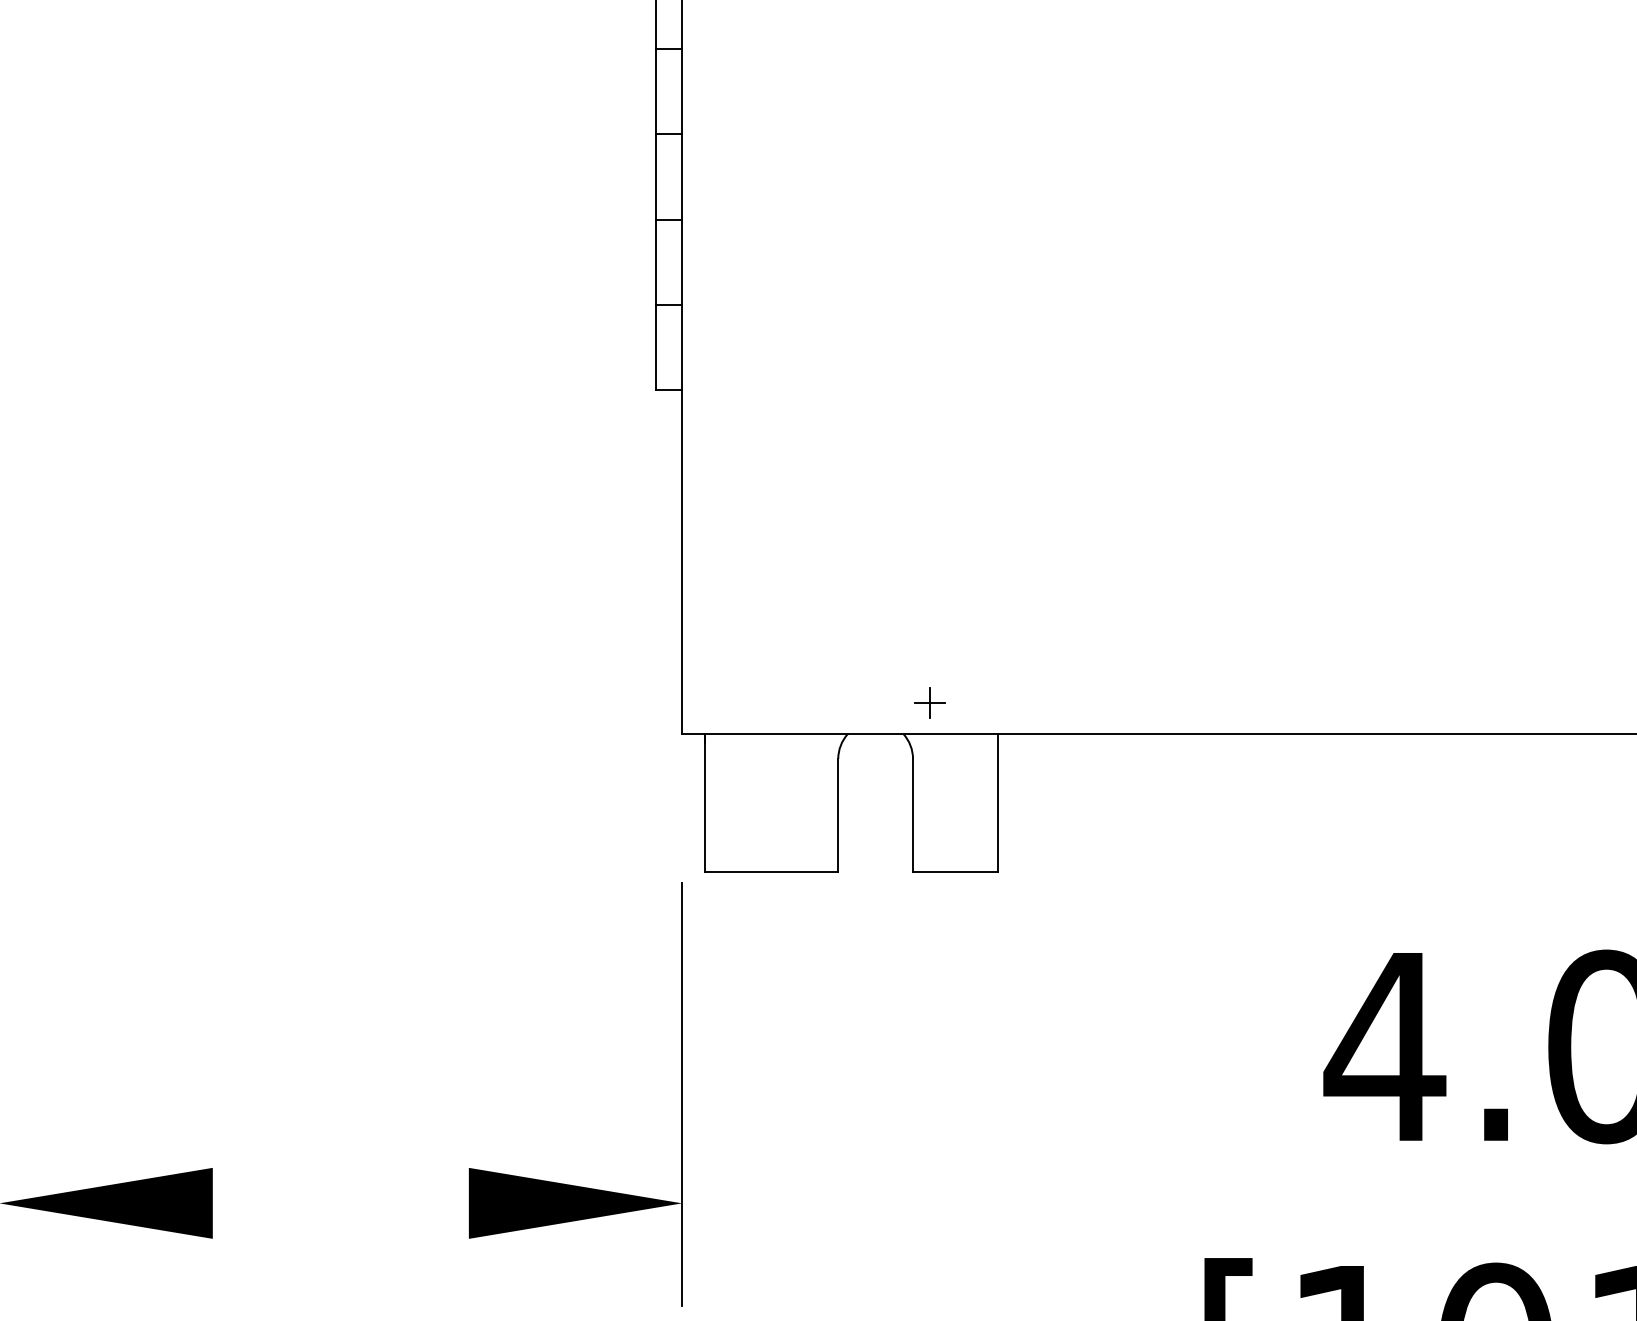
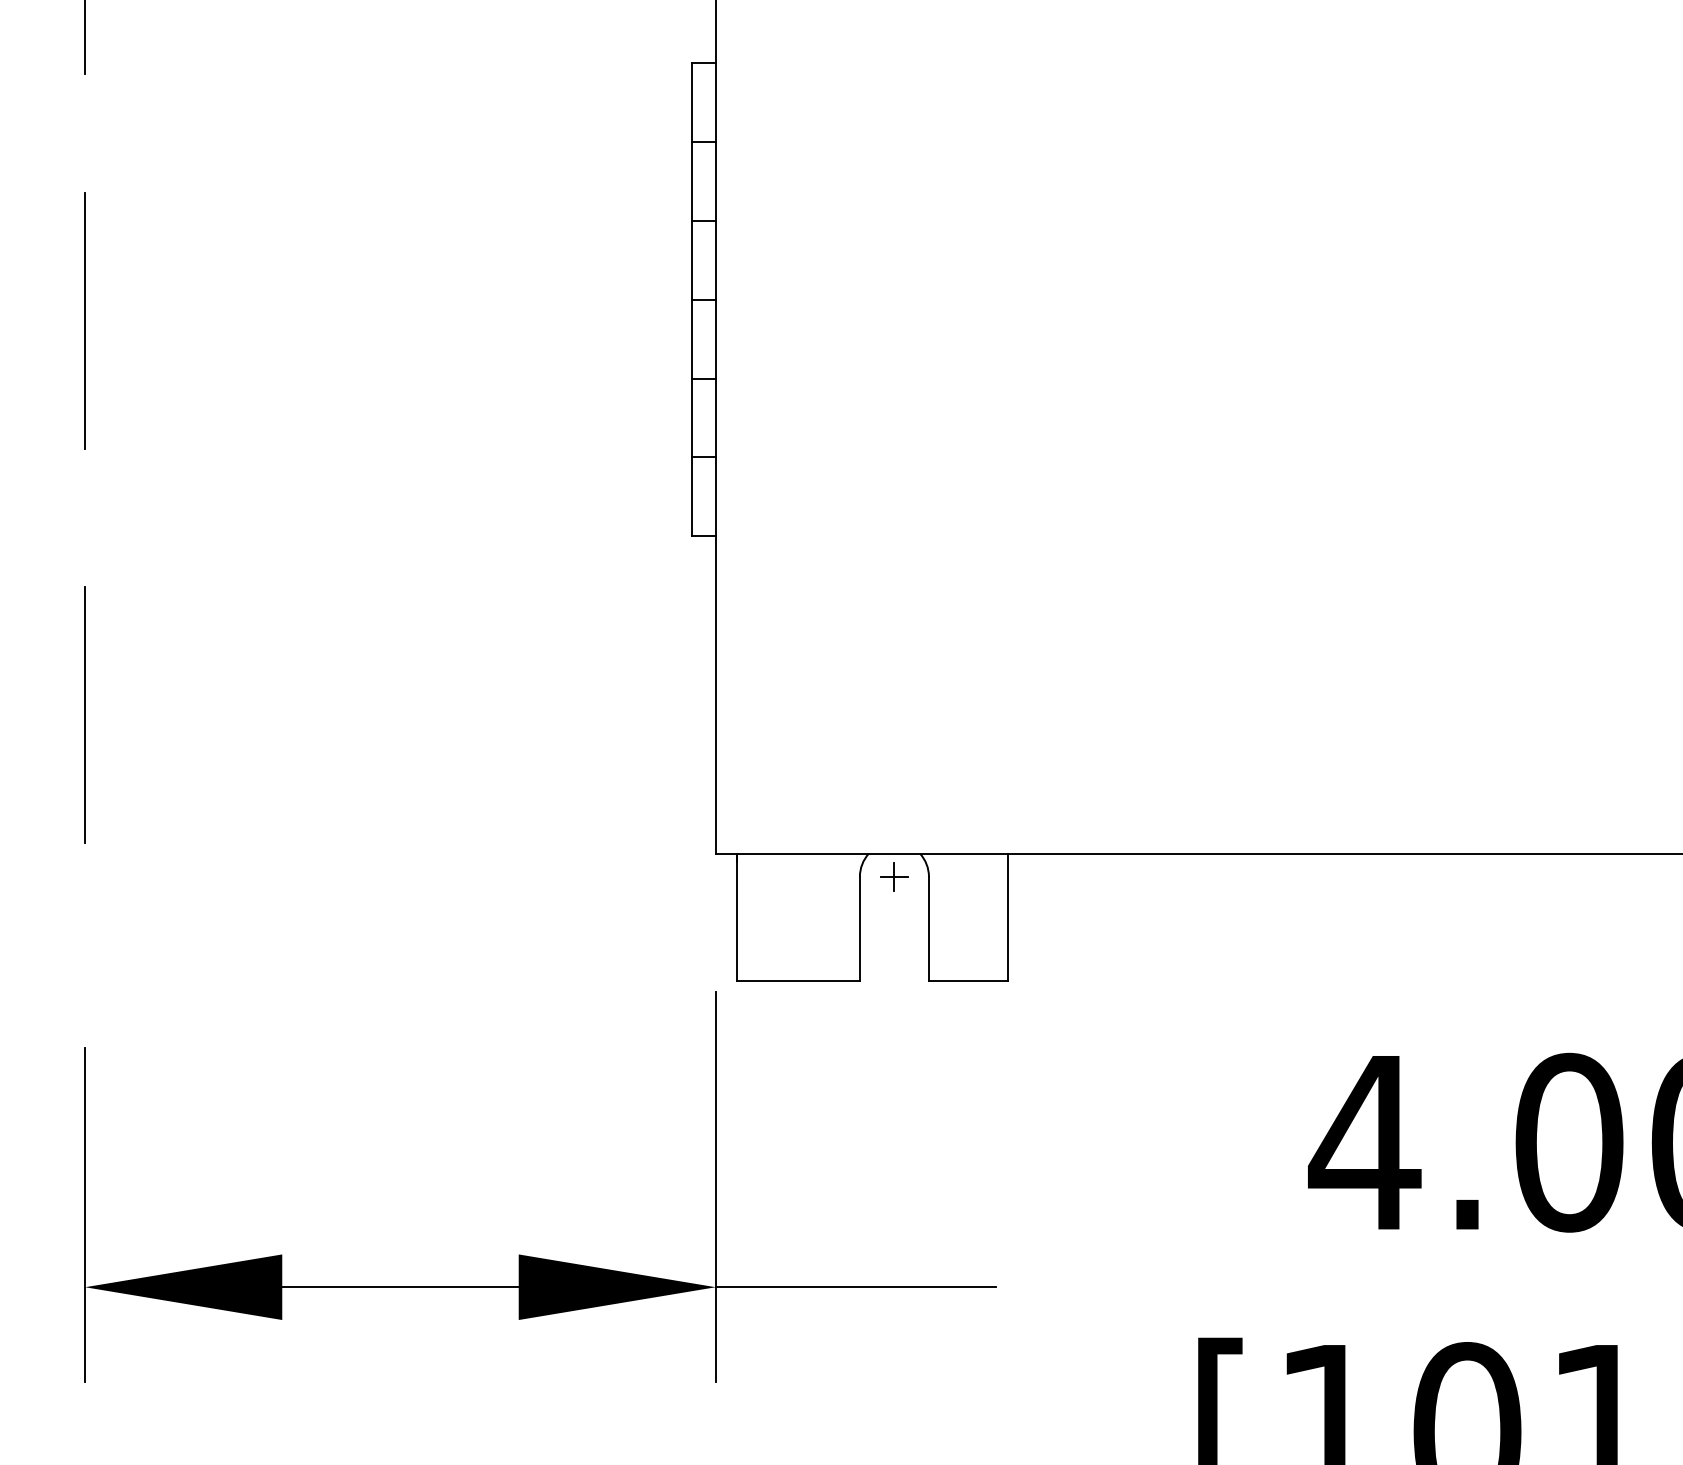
part: (929, 702) -> (894, 876), moved
line: (340, 1203) -> (400, 1287), added
line: (833, 1203) -> (855, 1287), added

